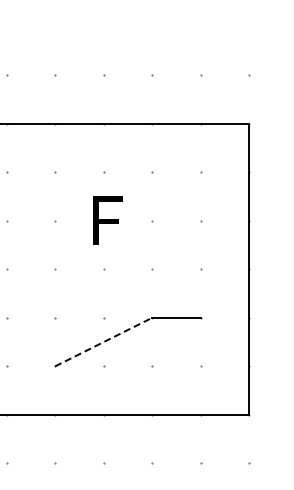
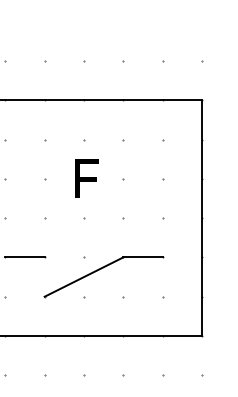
line: (30, 317) -> (24, 257), added
line: (104, 341) -> (84, 276), dashed -> solid

